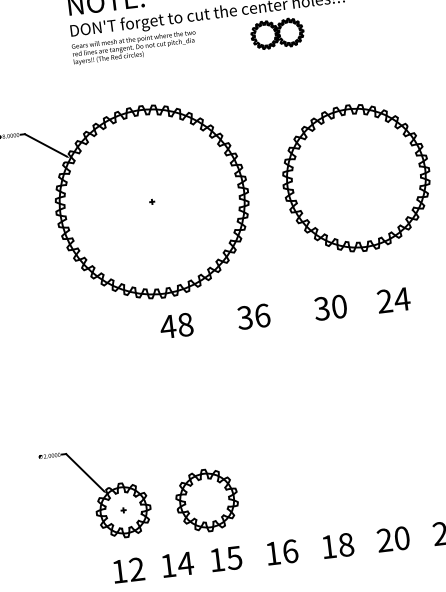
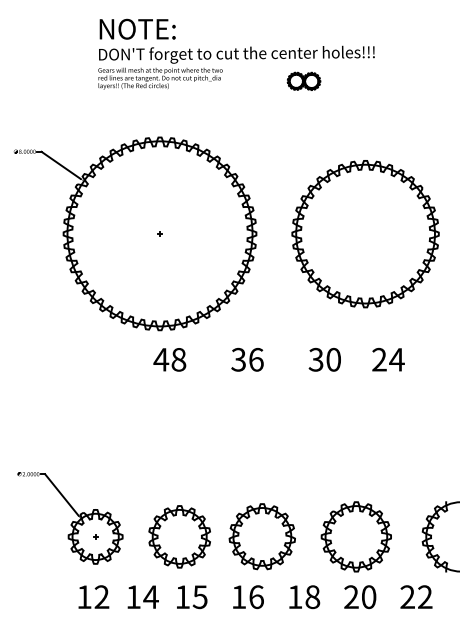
part: (276, 32) -> (303, 80), size x0.62
part: (381, 479) -> (355, 536), added
part: (288, 490) -> (261, 536), added

